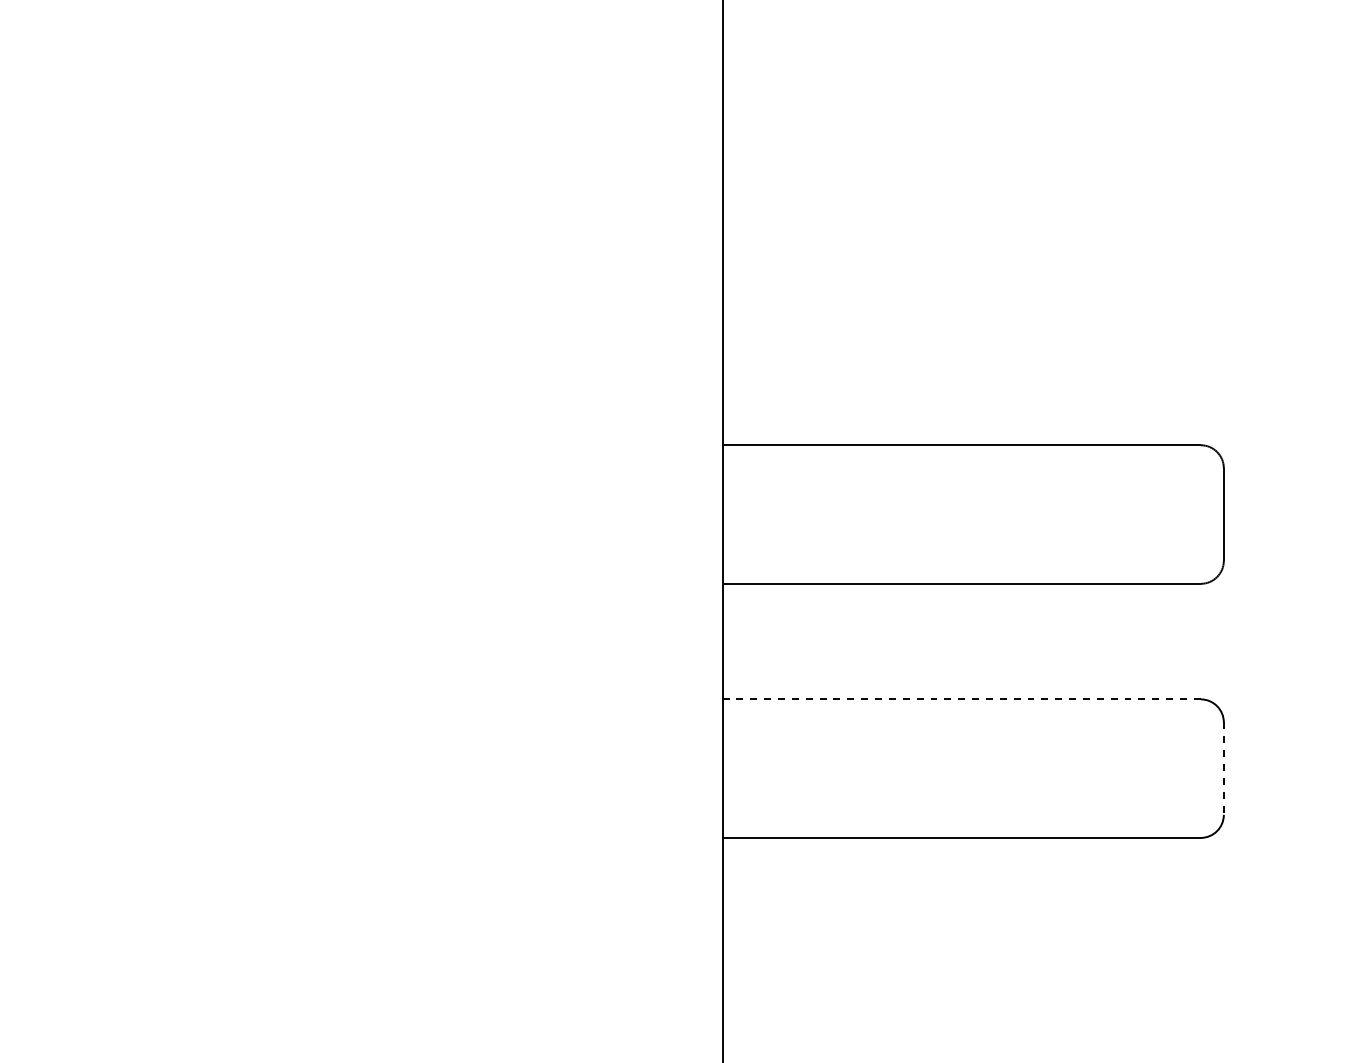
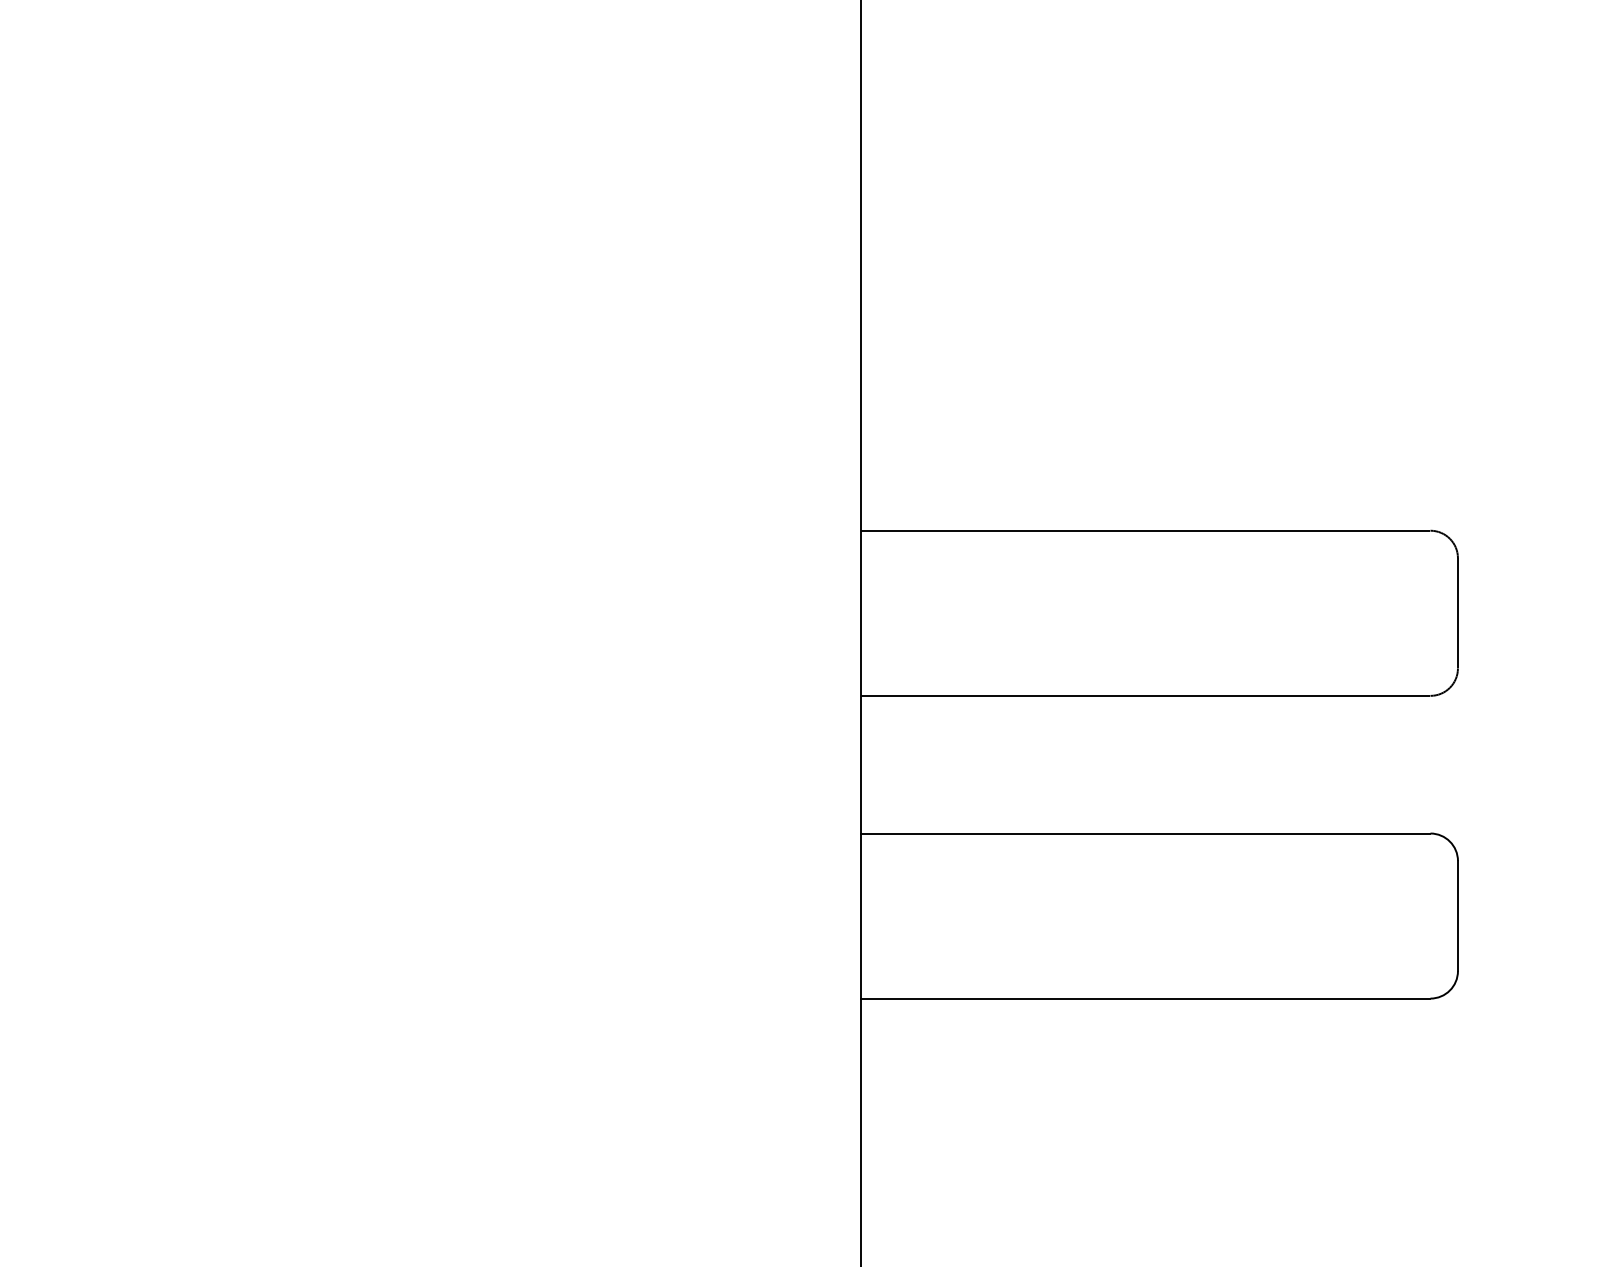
line: (961, 699) -> (1145, 833), dashed -> solid
line: (1224, 769) -> (1458, 916), dashed -> solid

